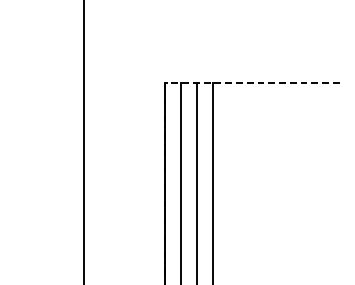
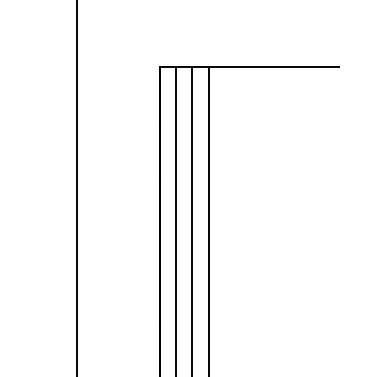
line: (251, 83) -> (248, 67), dashed -> solid

